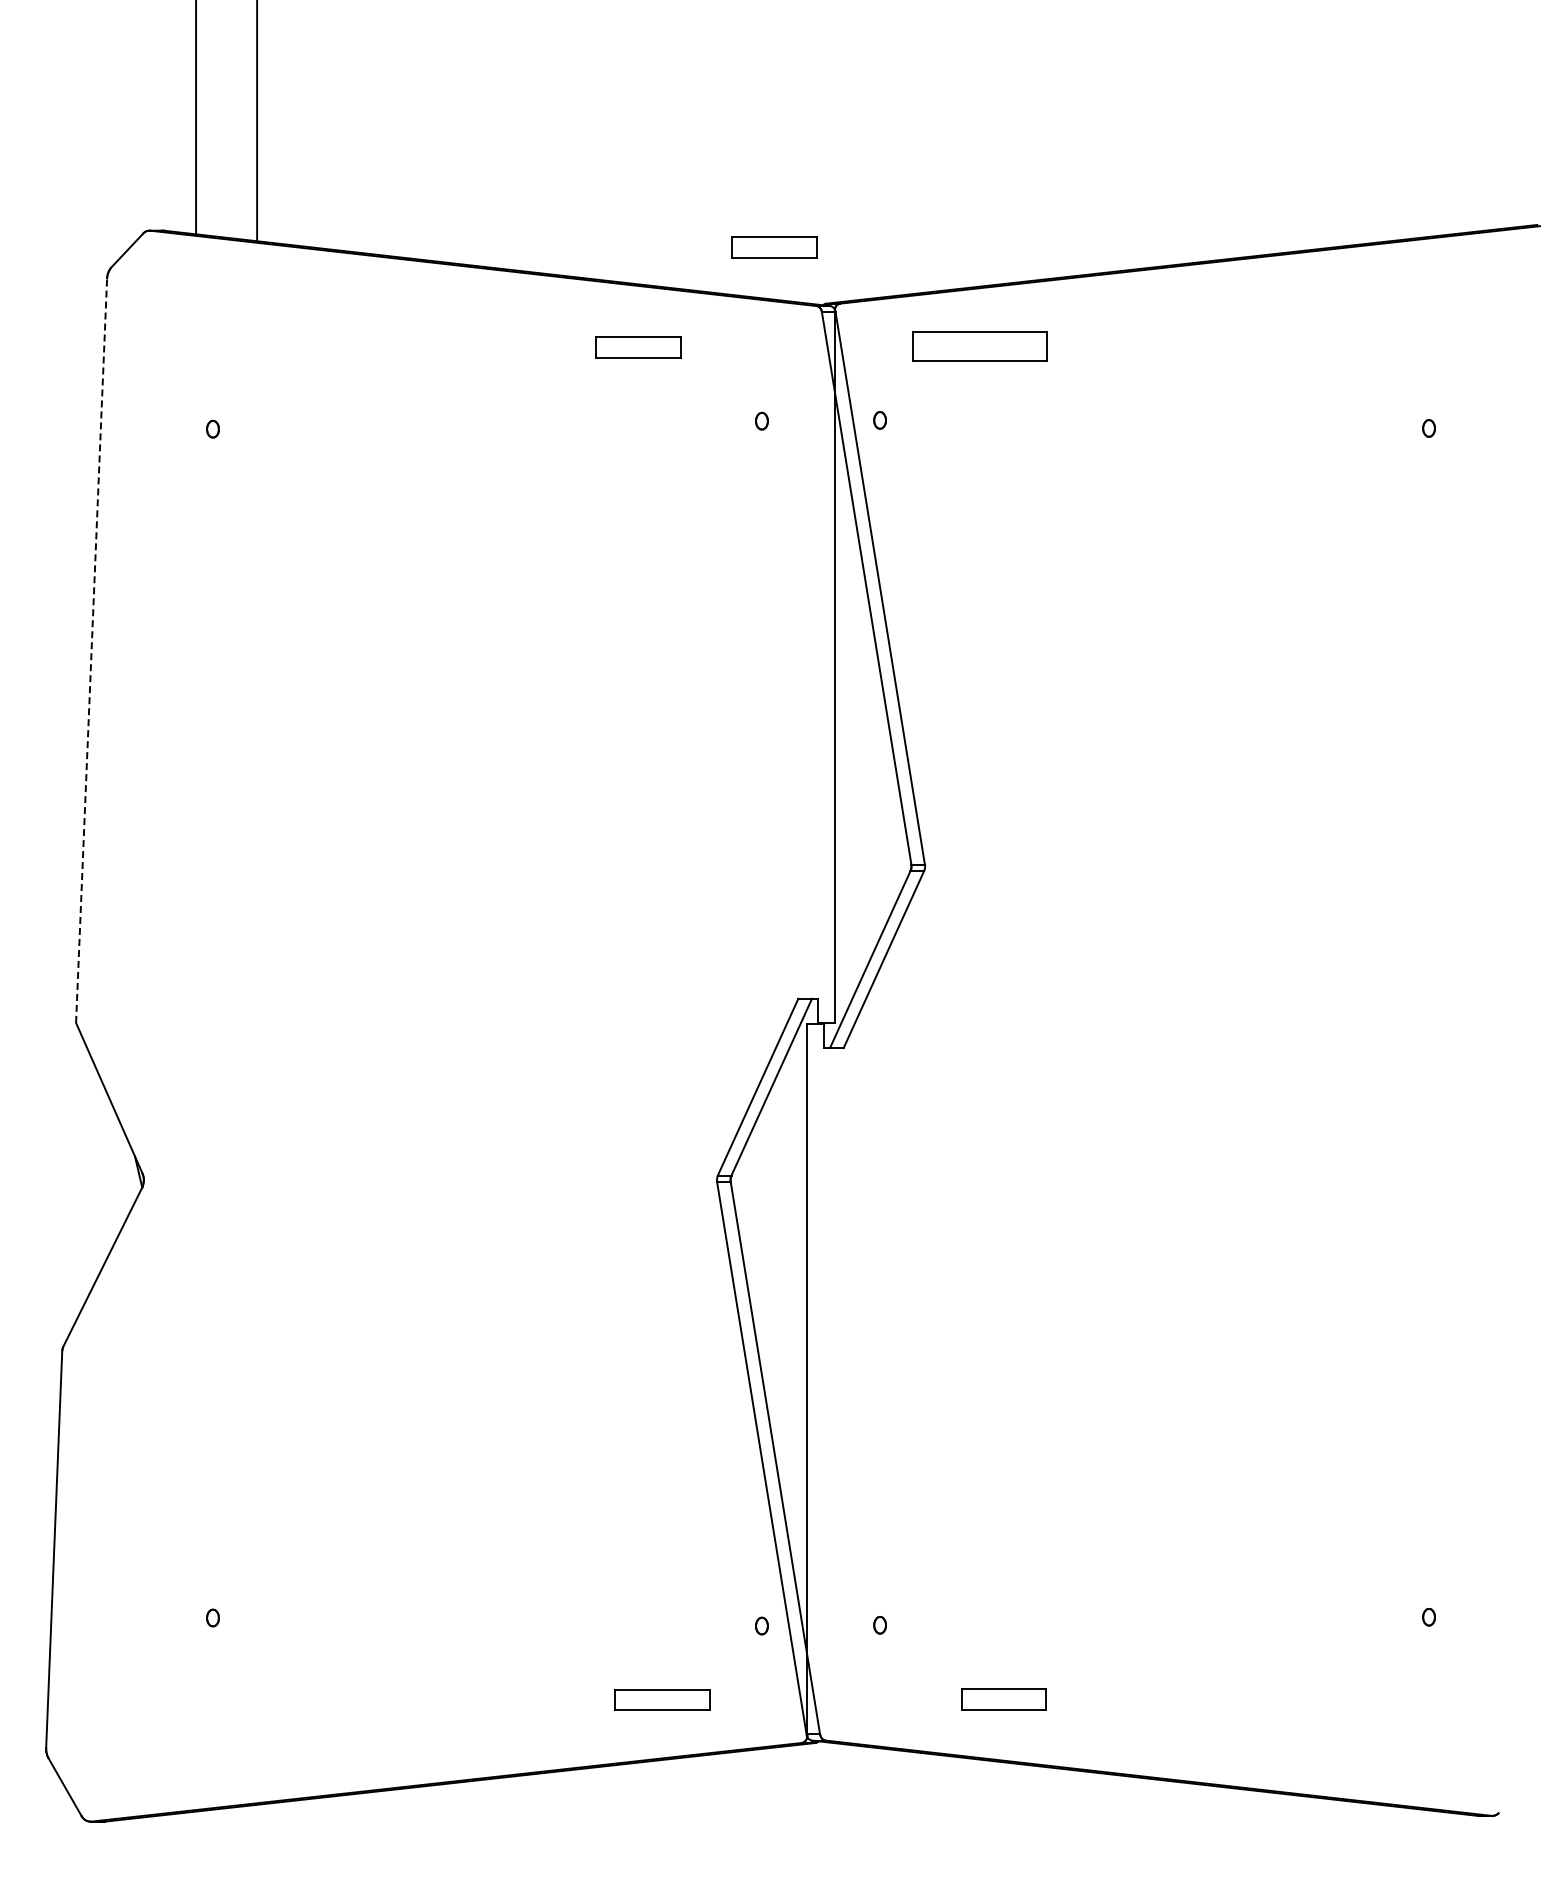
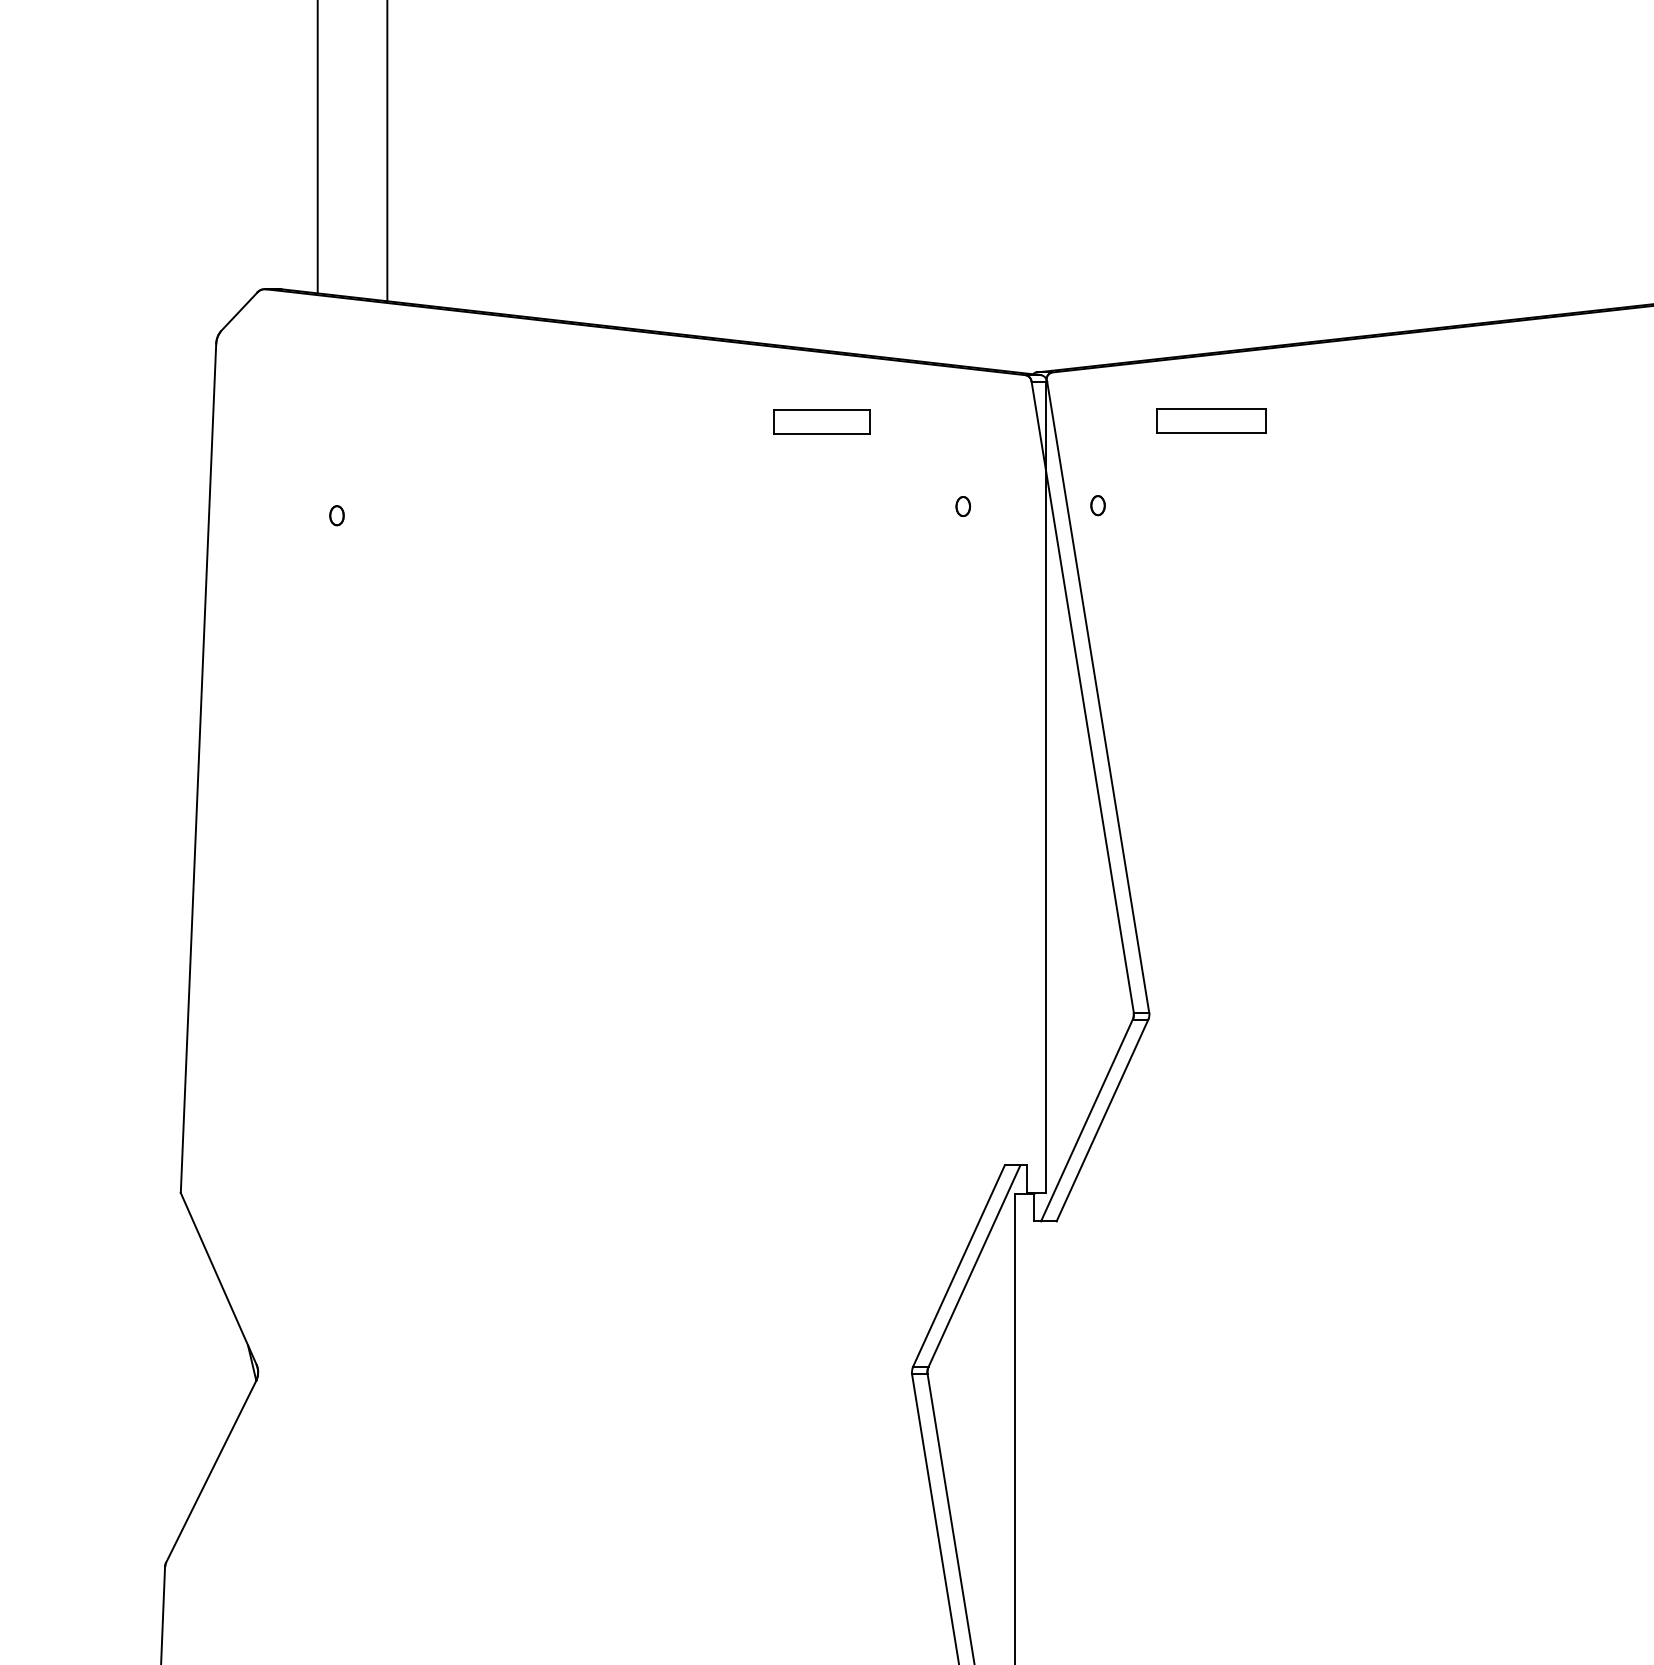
part: (774, 247) -> (977, 308), removed
part: (979, 346) -> (1211, 421), size x0.71
line: (91, 650) -> (198, 768), dashed -> solid

